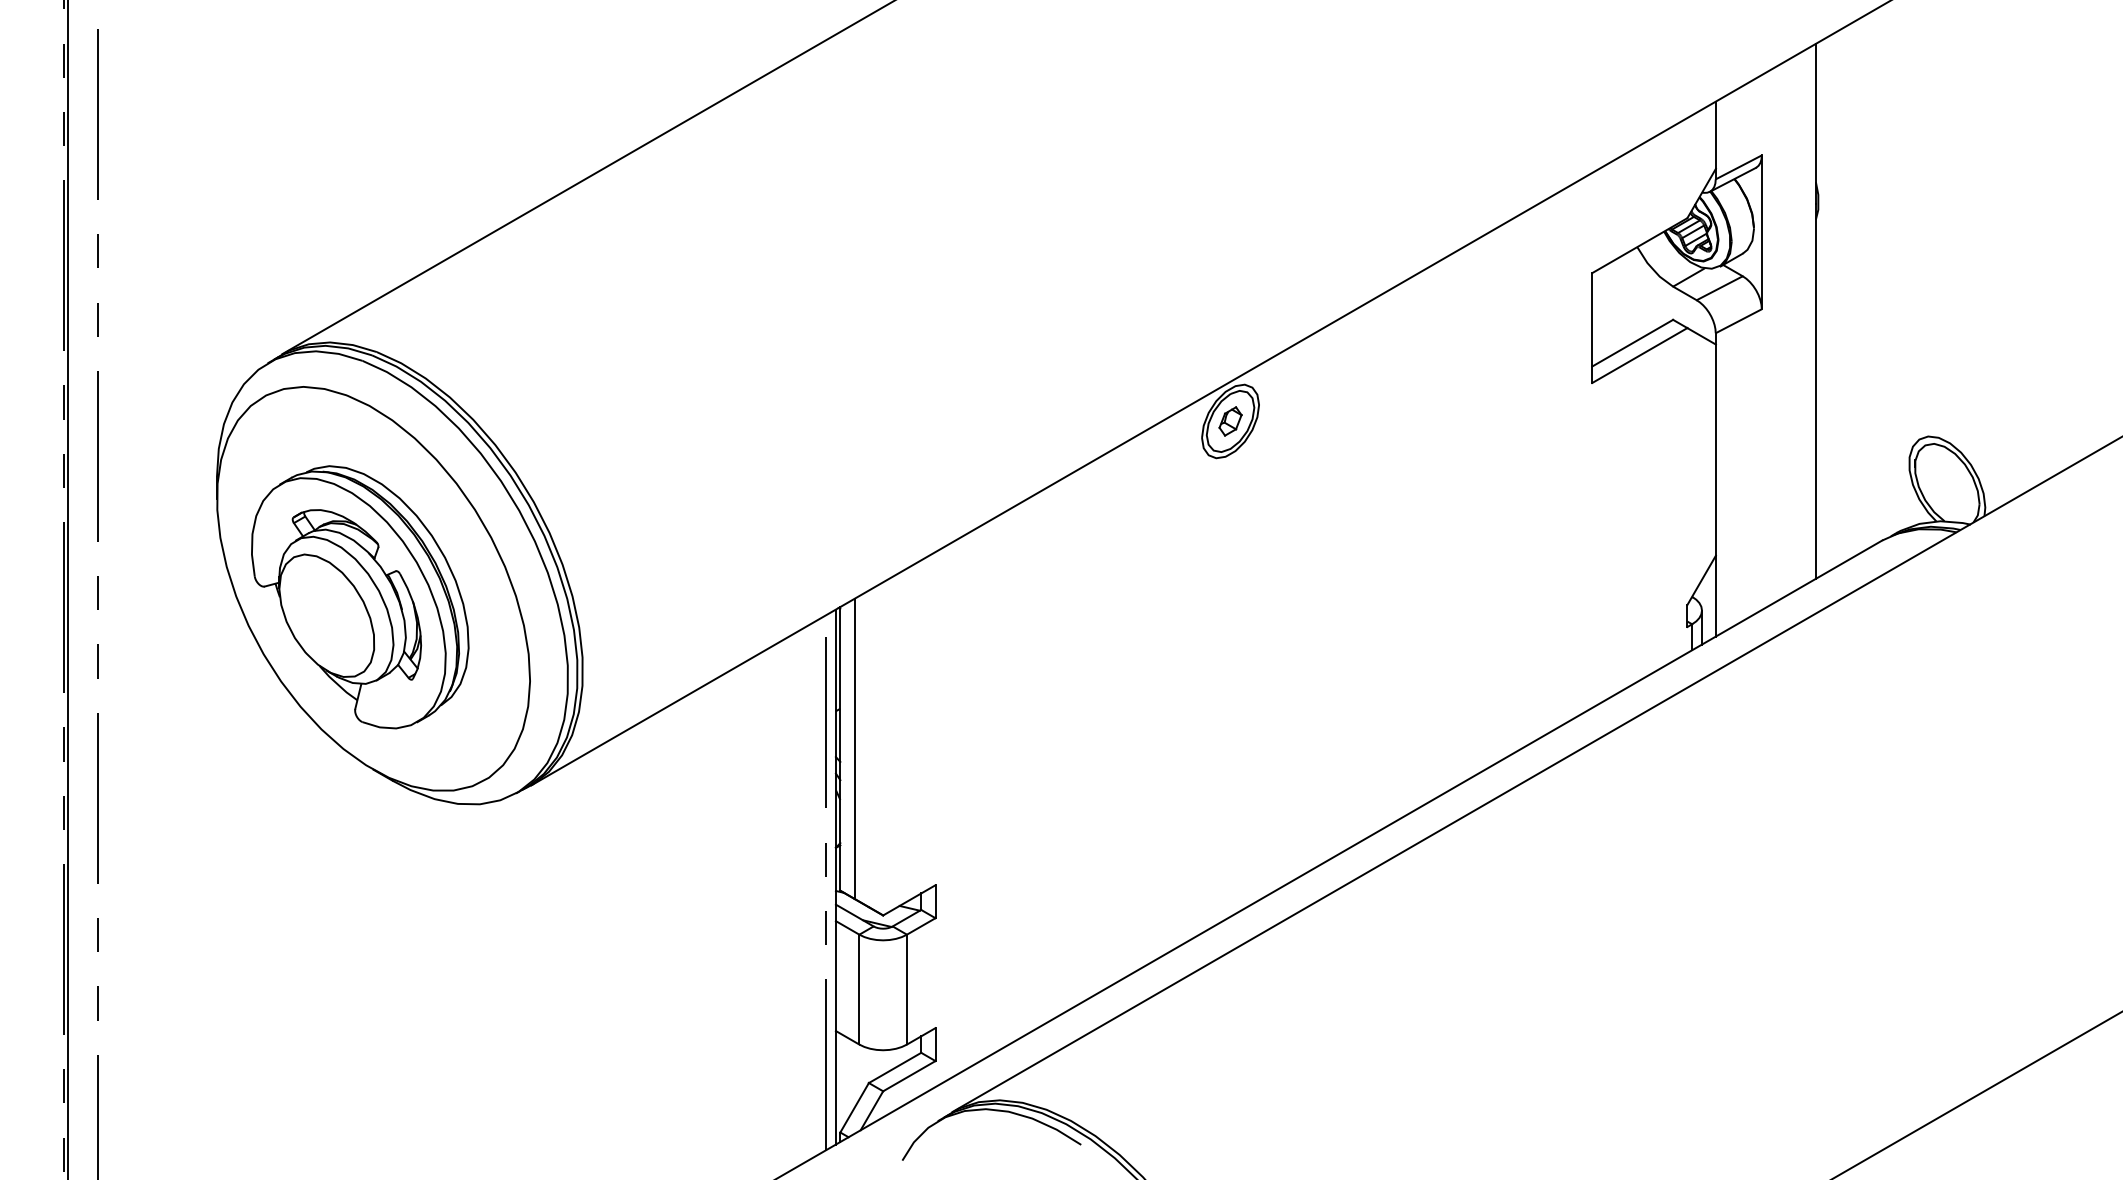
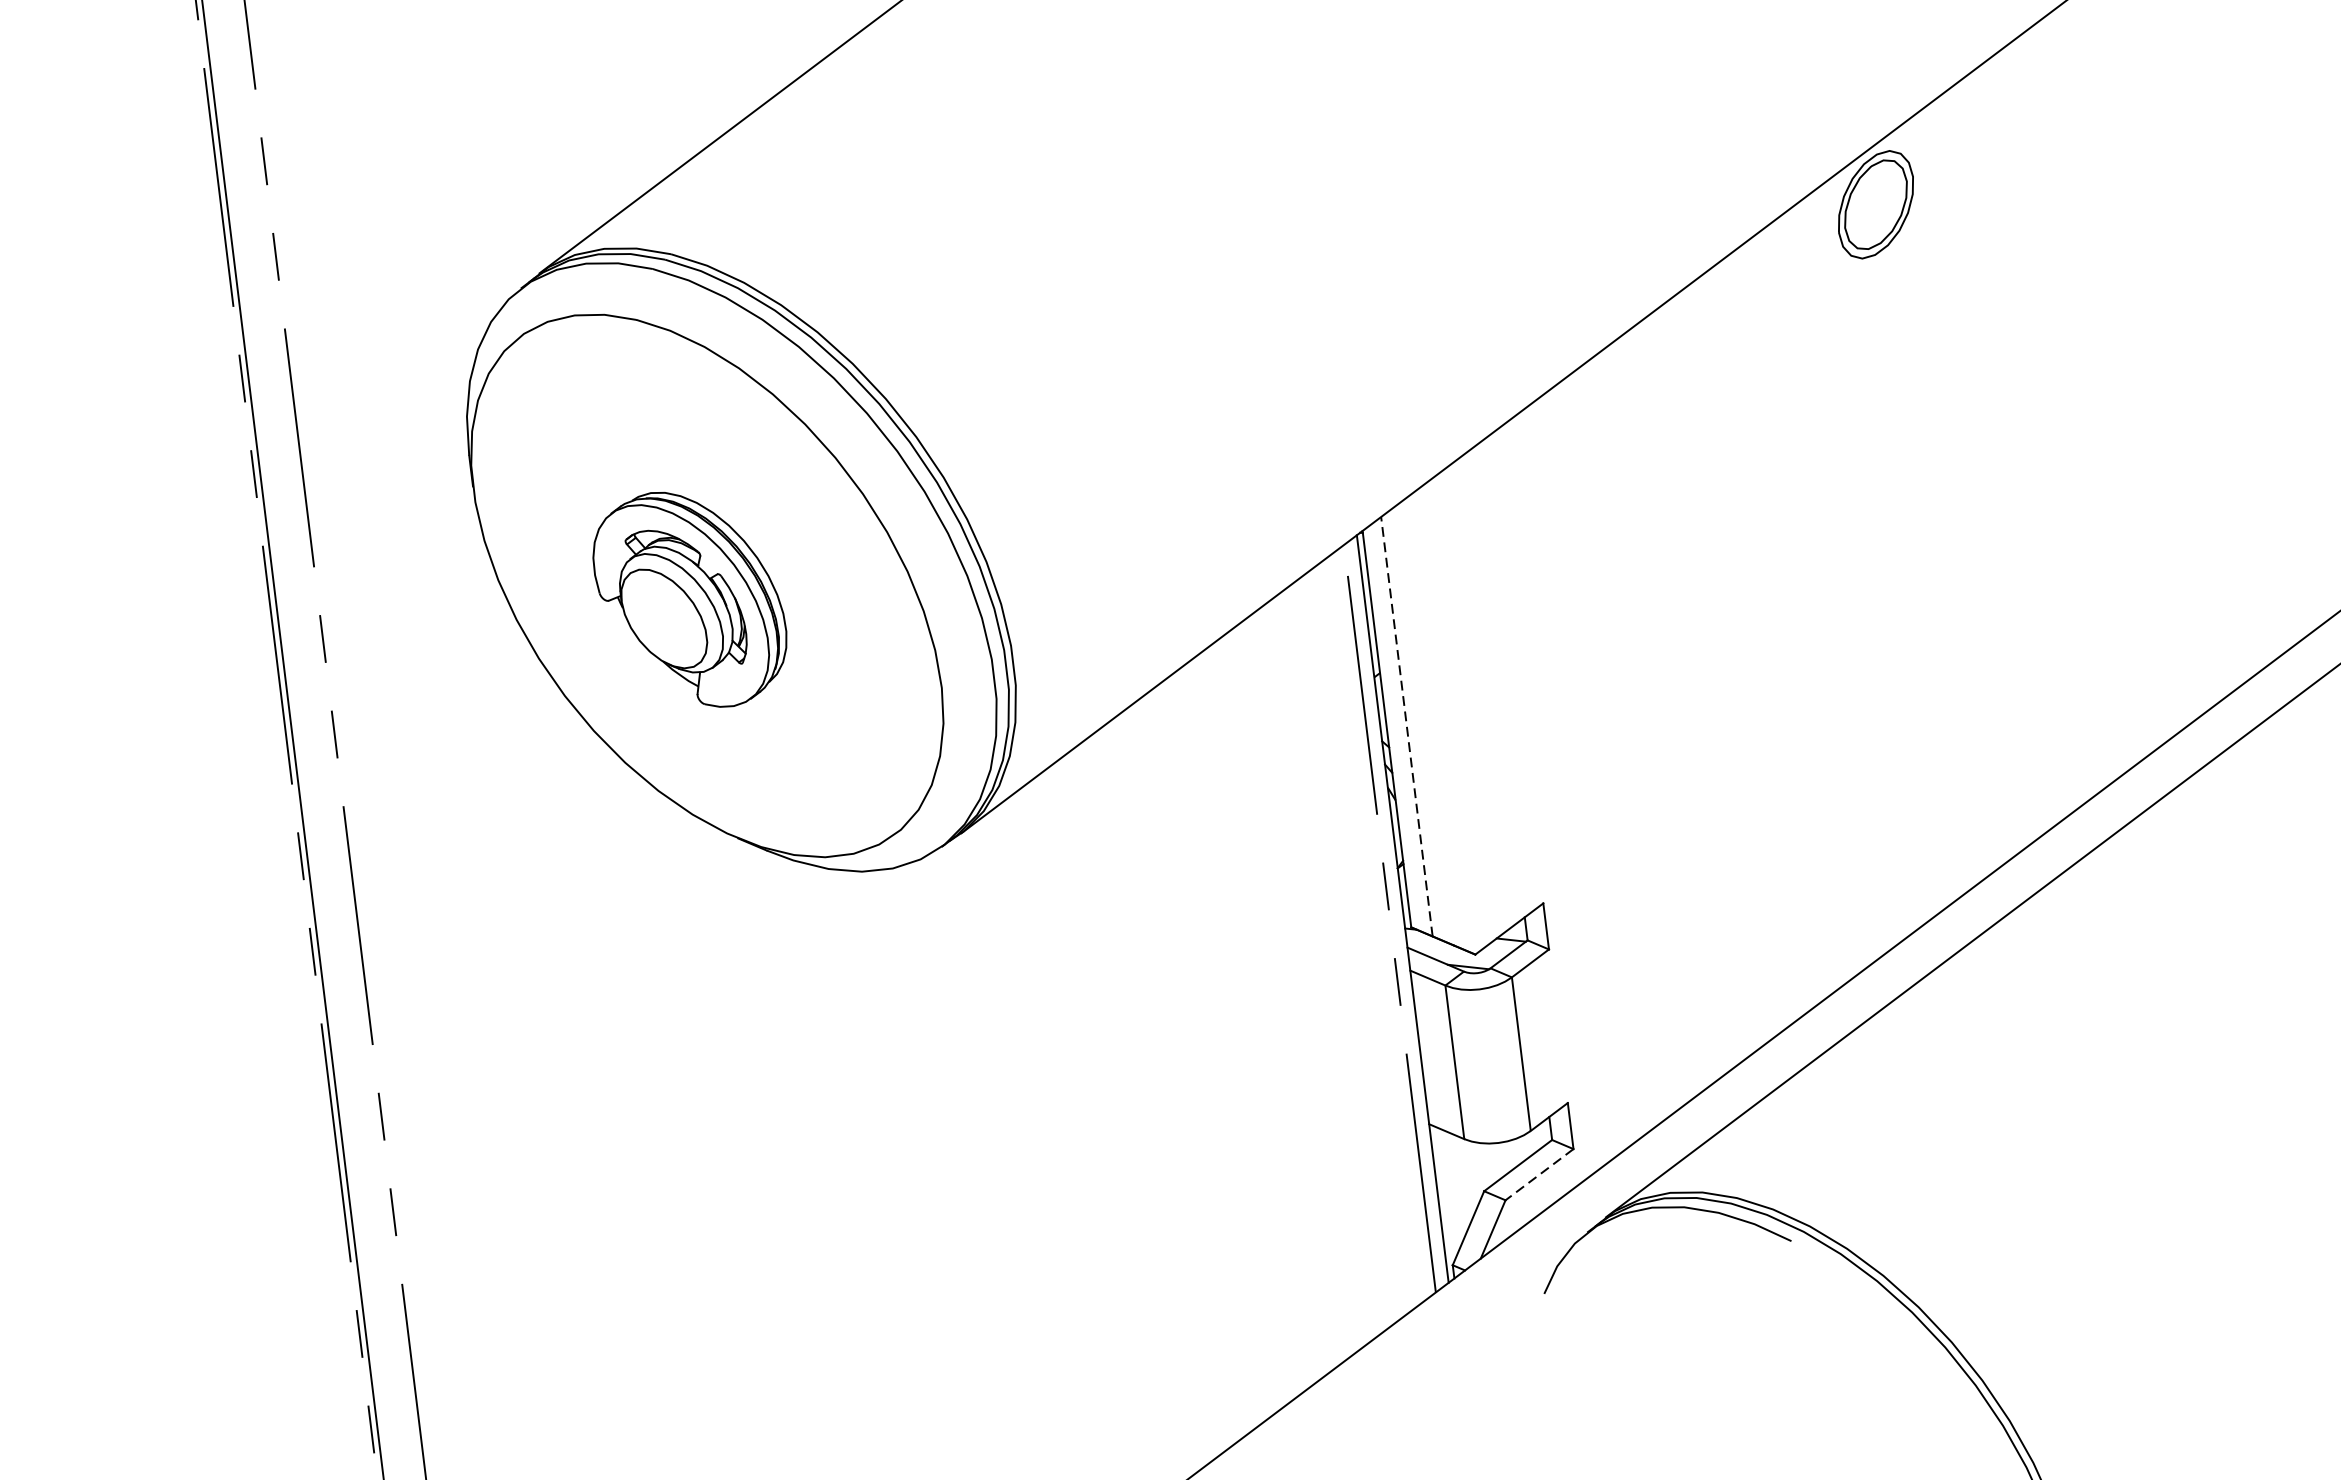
part: (1230, 421) -> (1875, 204), removed
part: (360, 597) -> (690, 599), size x0.6
line: (854, 748) -> (1406, 726), solid -> dashed
line: (908, 1076) -> (1538, 1175), solid -> dashed

